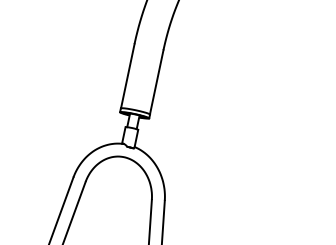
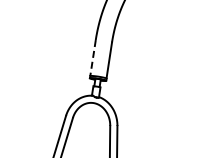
line: (126, 76) -> (92, 58), solid -> dashed

